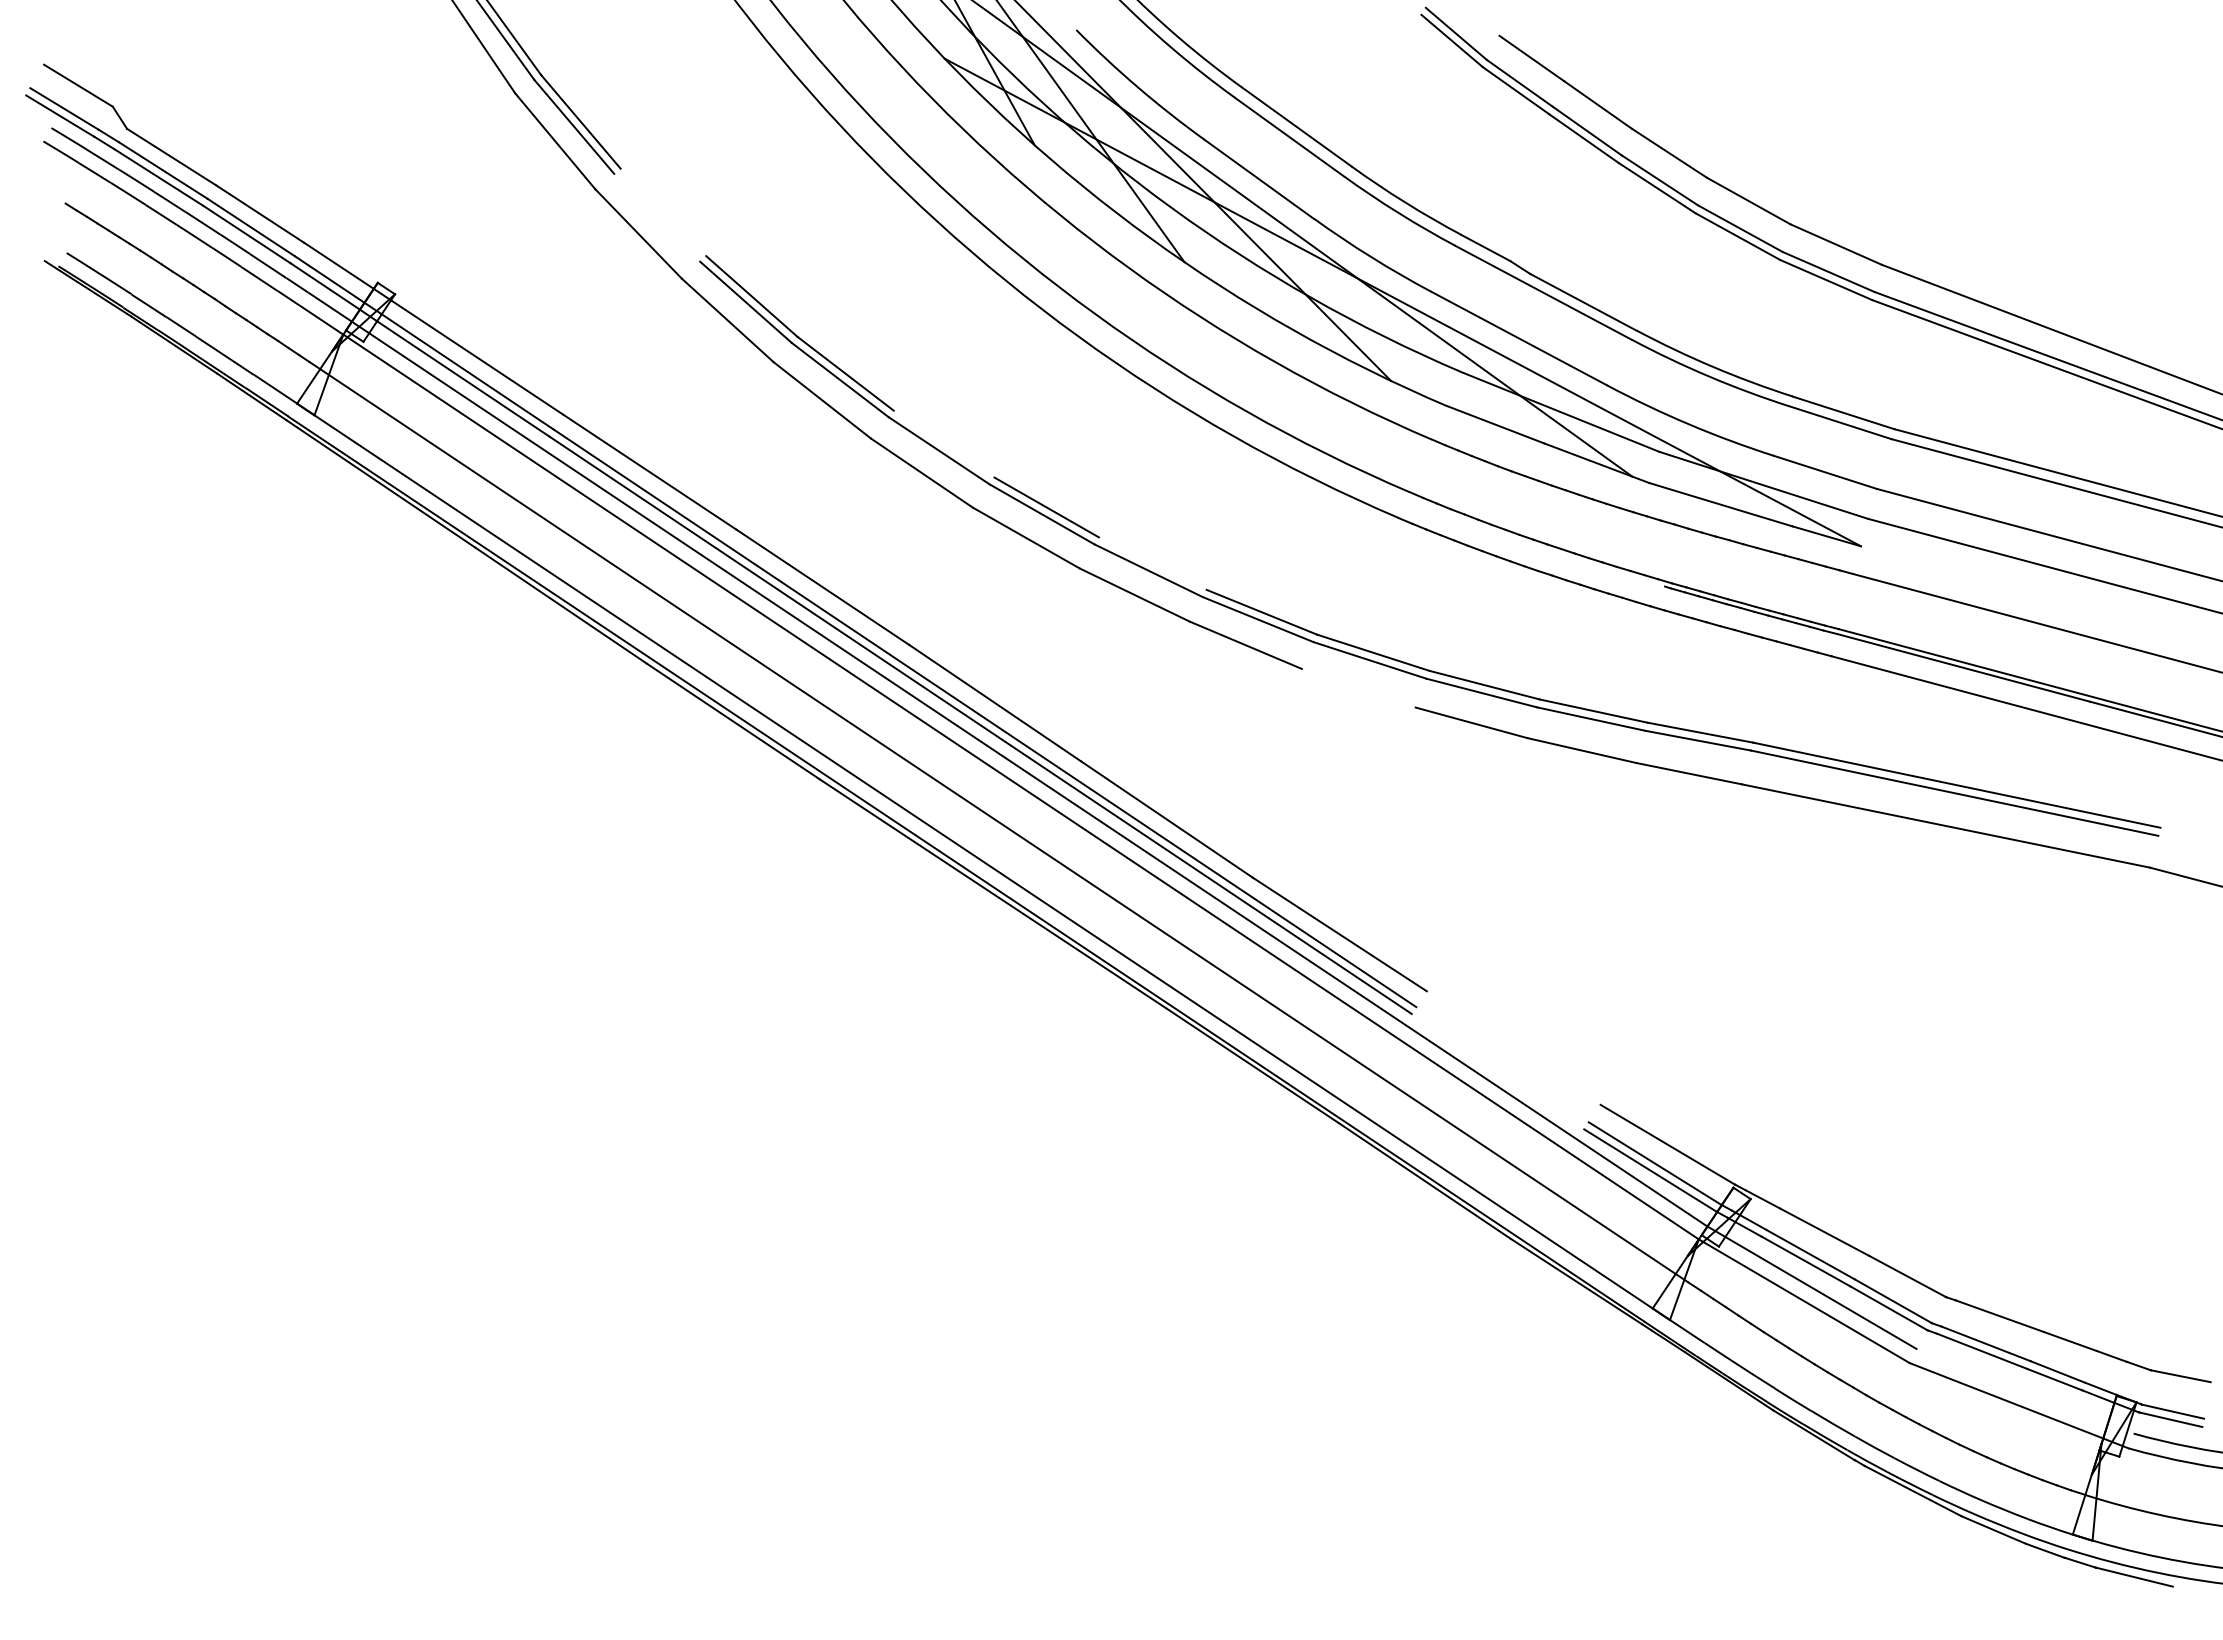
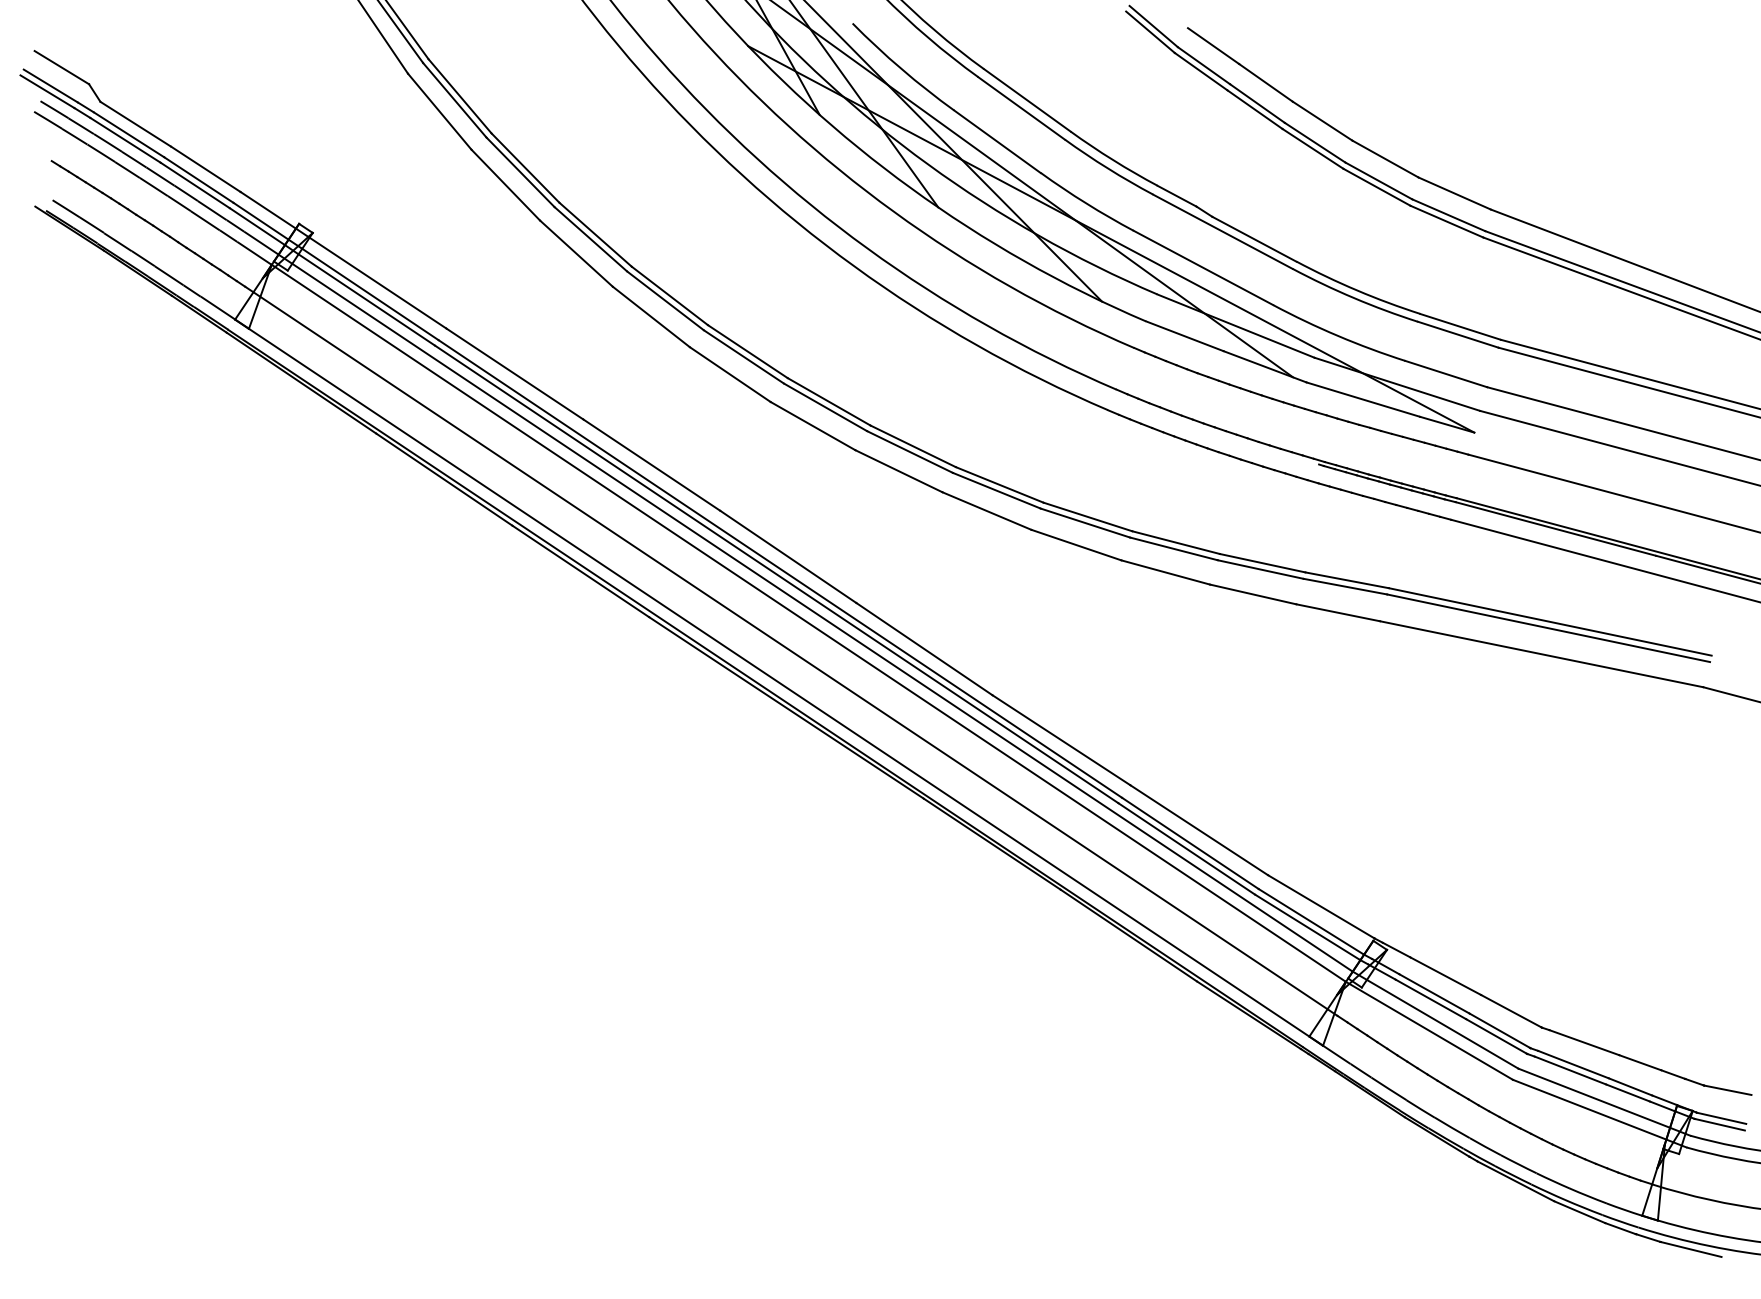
line: (663, 212) -> (525, 168), added
line: (657, 217) -> (520, 172), added
line: (943, 443) -> (747, 351), added
line: (1152, 563) -> (912, 446), added
line: (1358, 687) -> (1076, 544), added
line: (1513, 1047) -> (1199, 829), added
line: (1502, 1064) -> (1190, 843), added
line: (1497, 1071) -> (1186, 848), added
line: (2024, 1390) -> (1603, 1101), added

